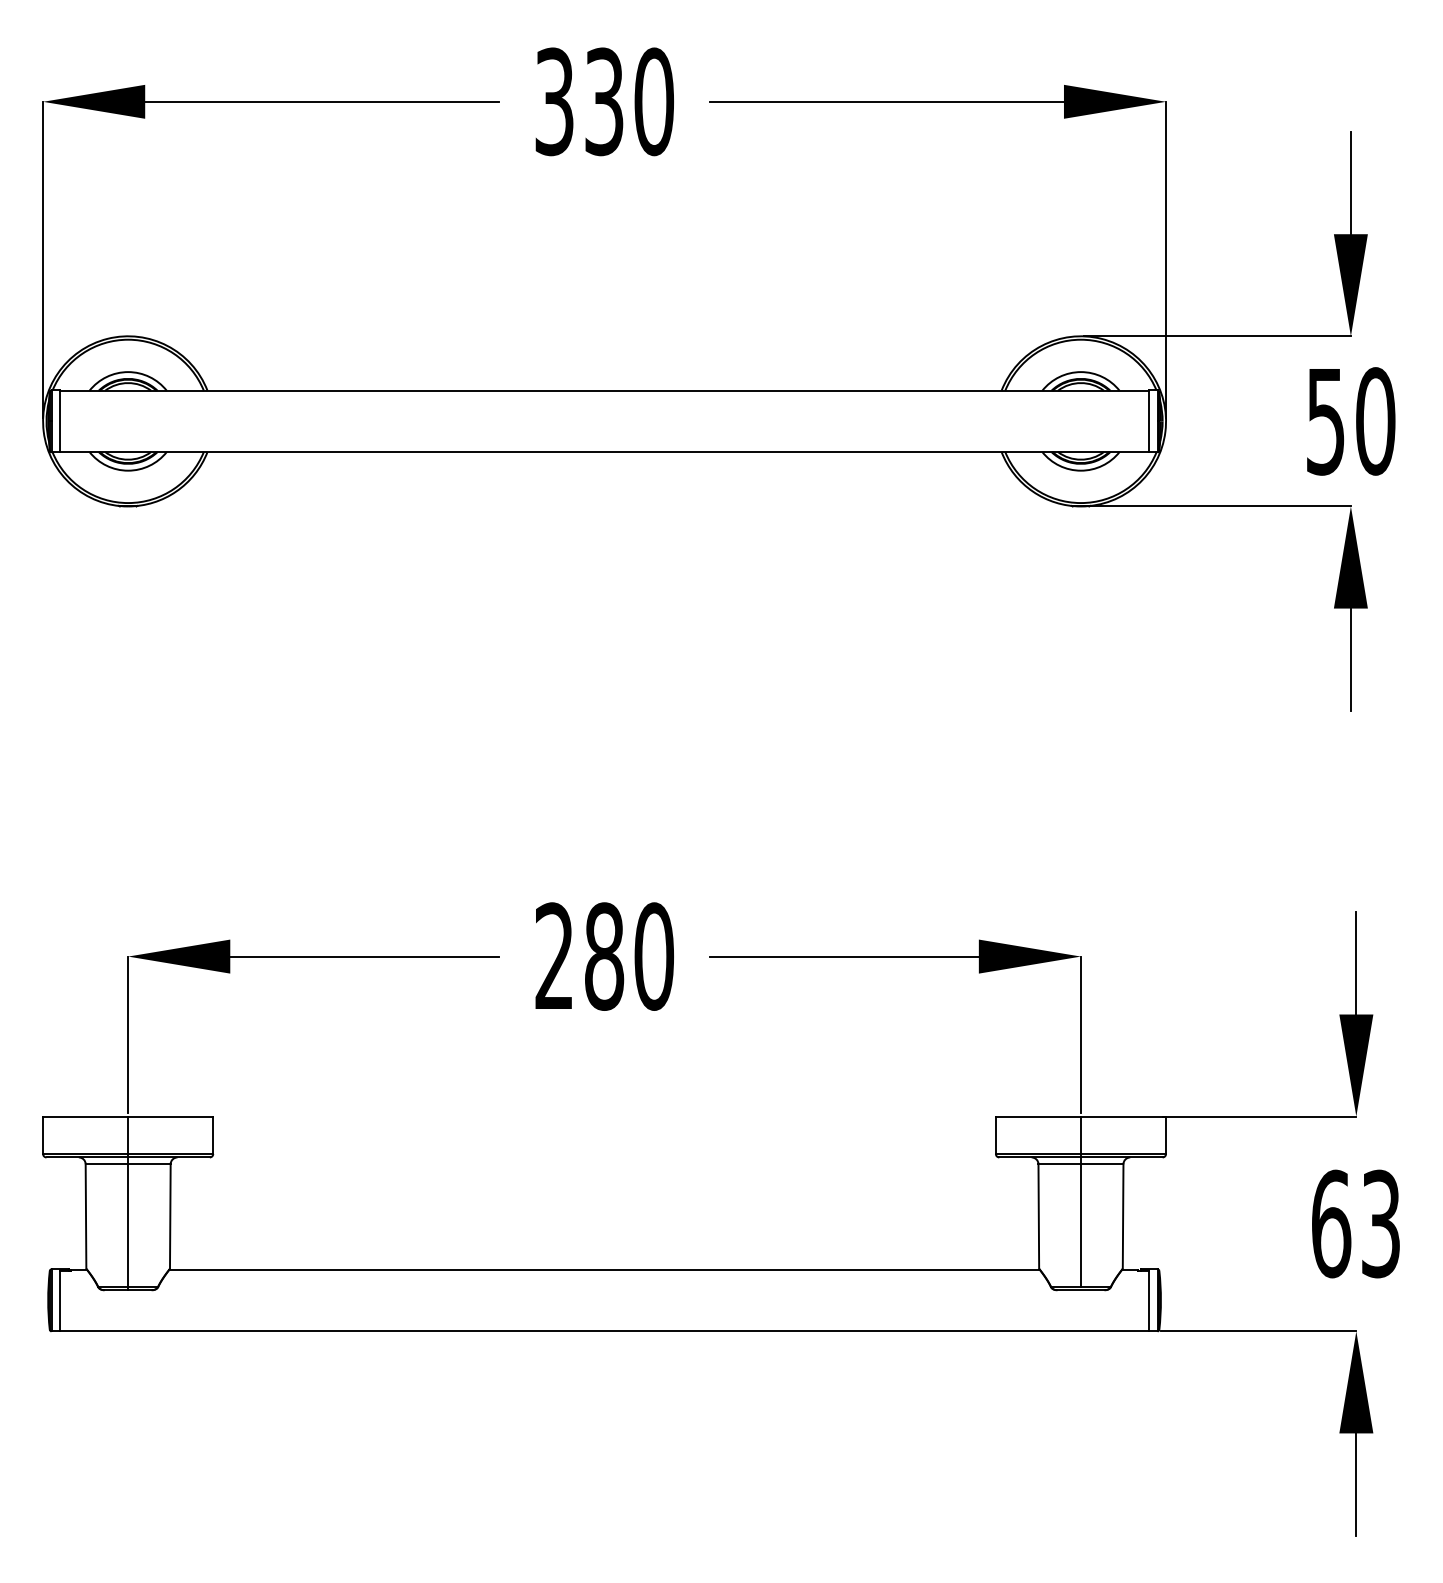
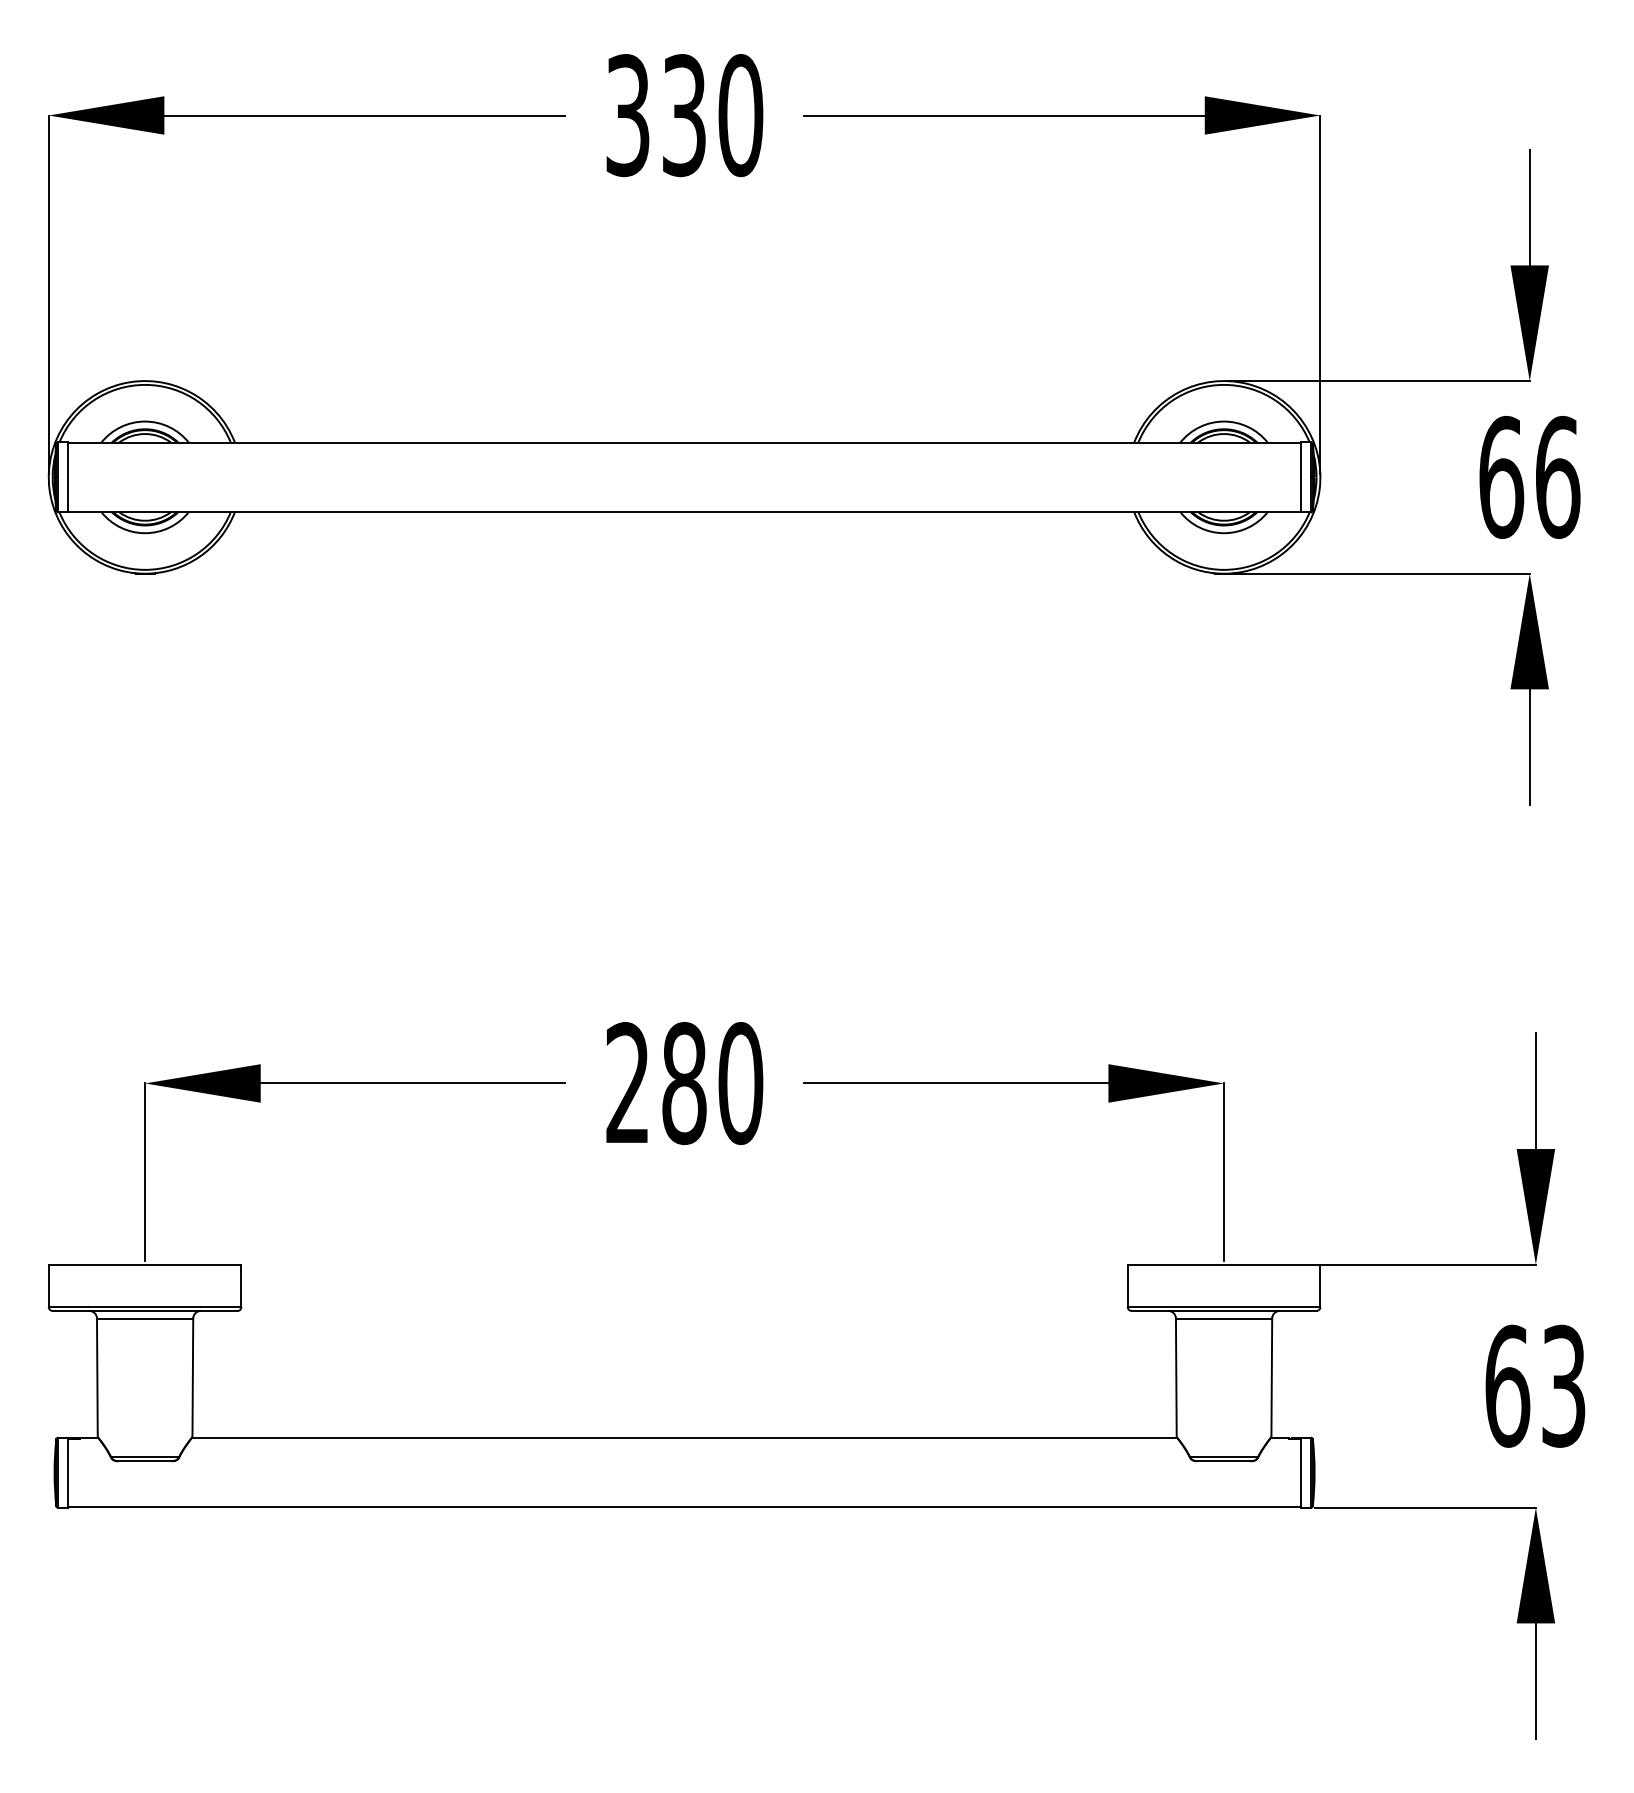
text: (1350, 421) -> (1529, 477), 50 -> 66
line: (1080, 1201) -> (1223, 1360), removed
line: (128, 1202) -> (145, 1361), removed

